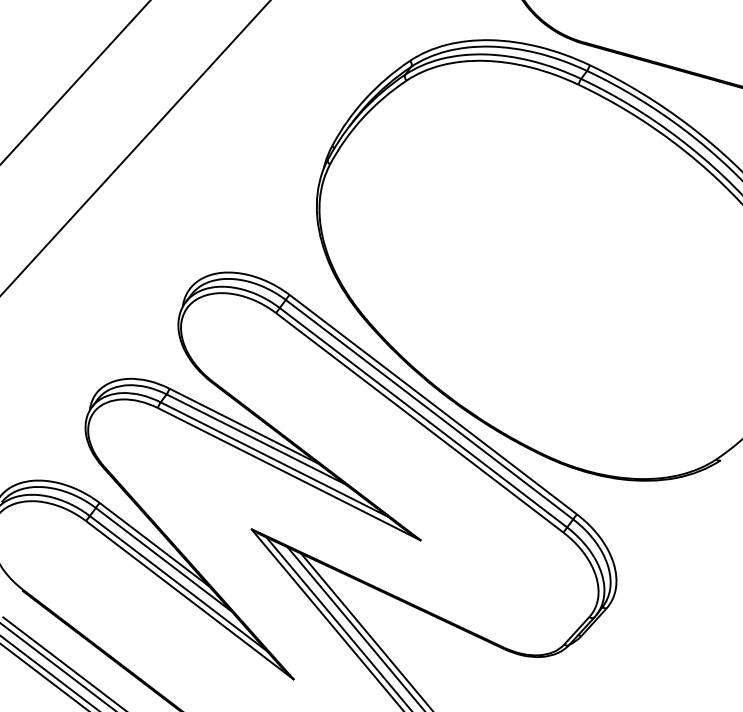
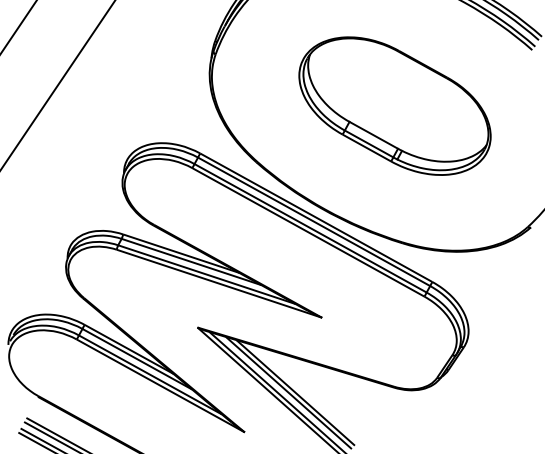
part: (561, 269) -> (394, 105), added

